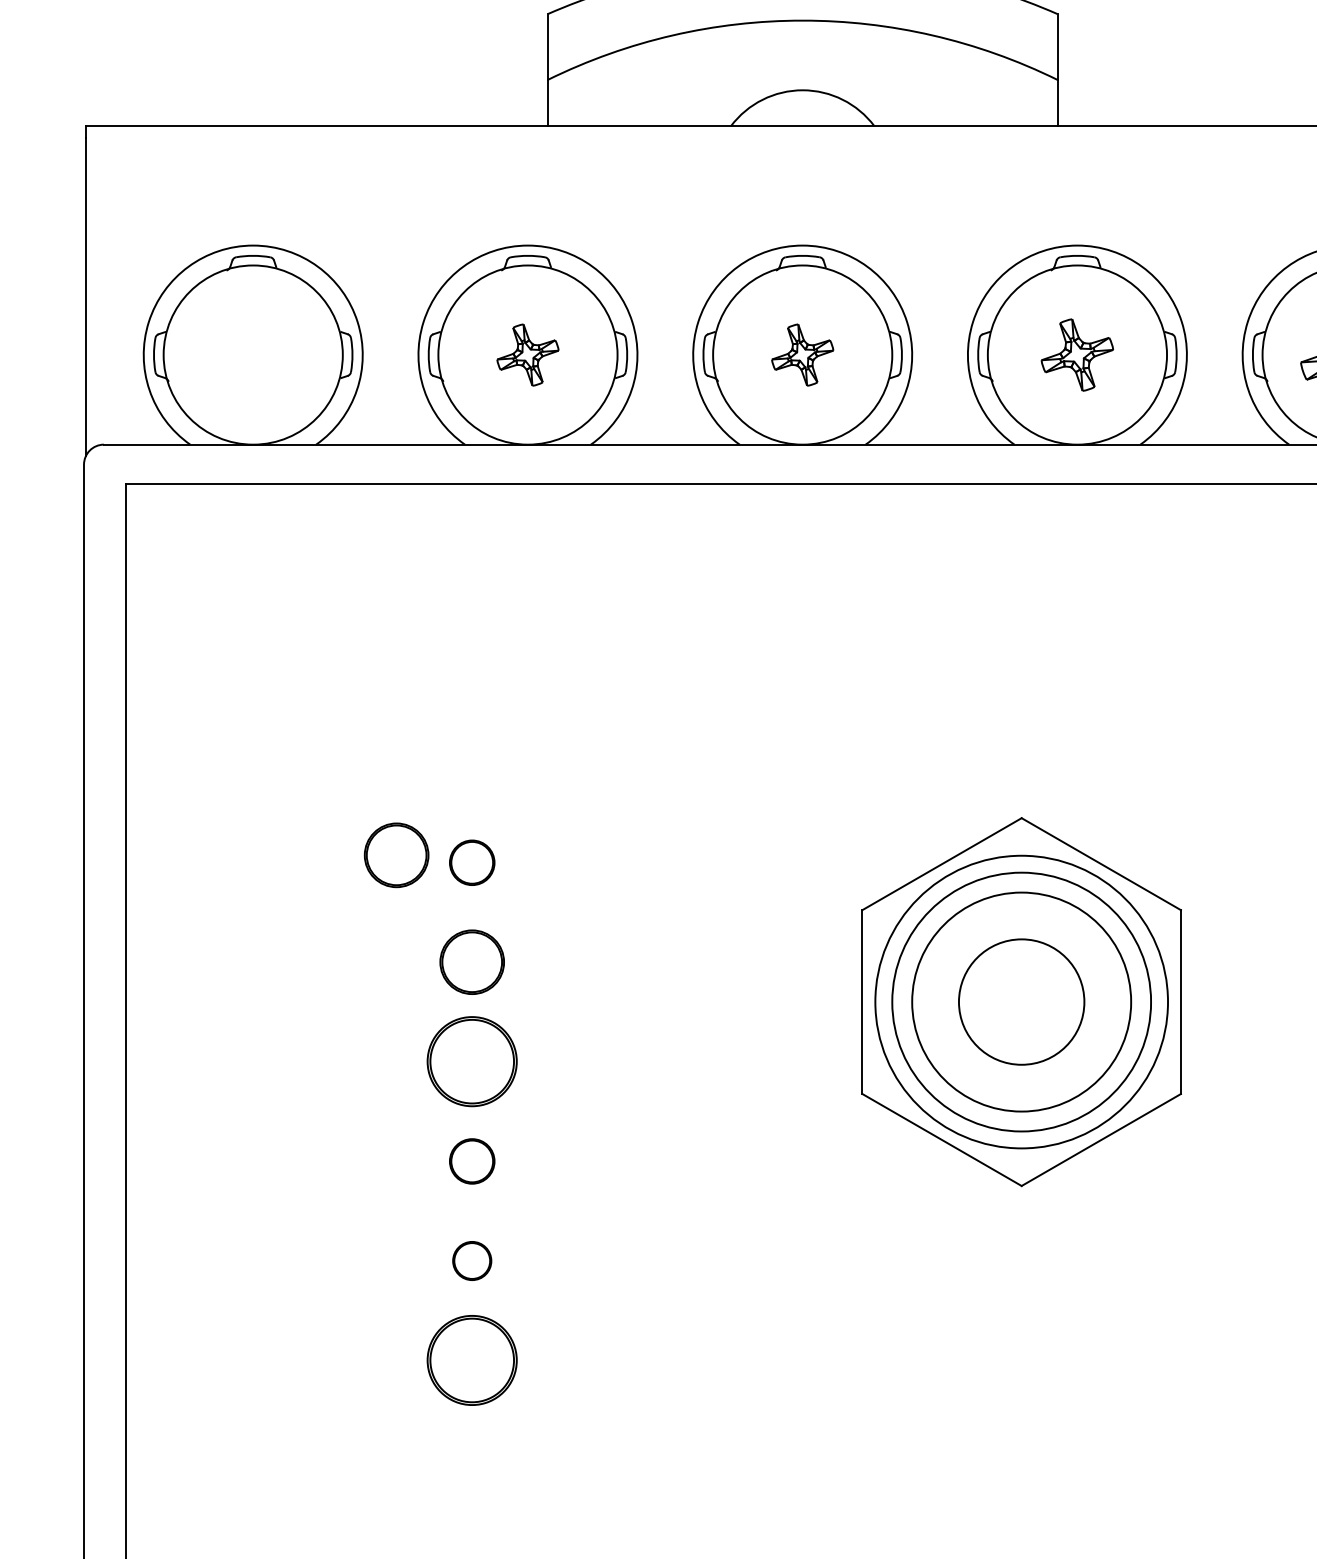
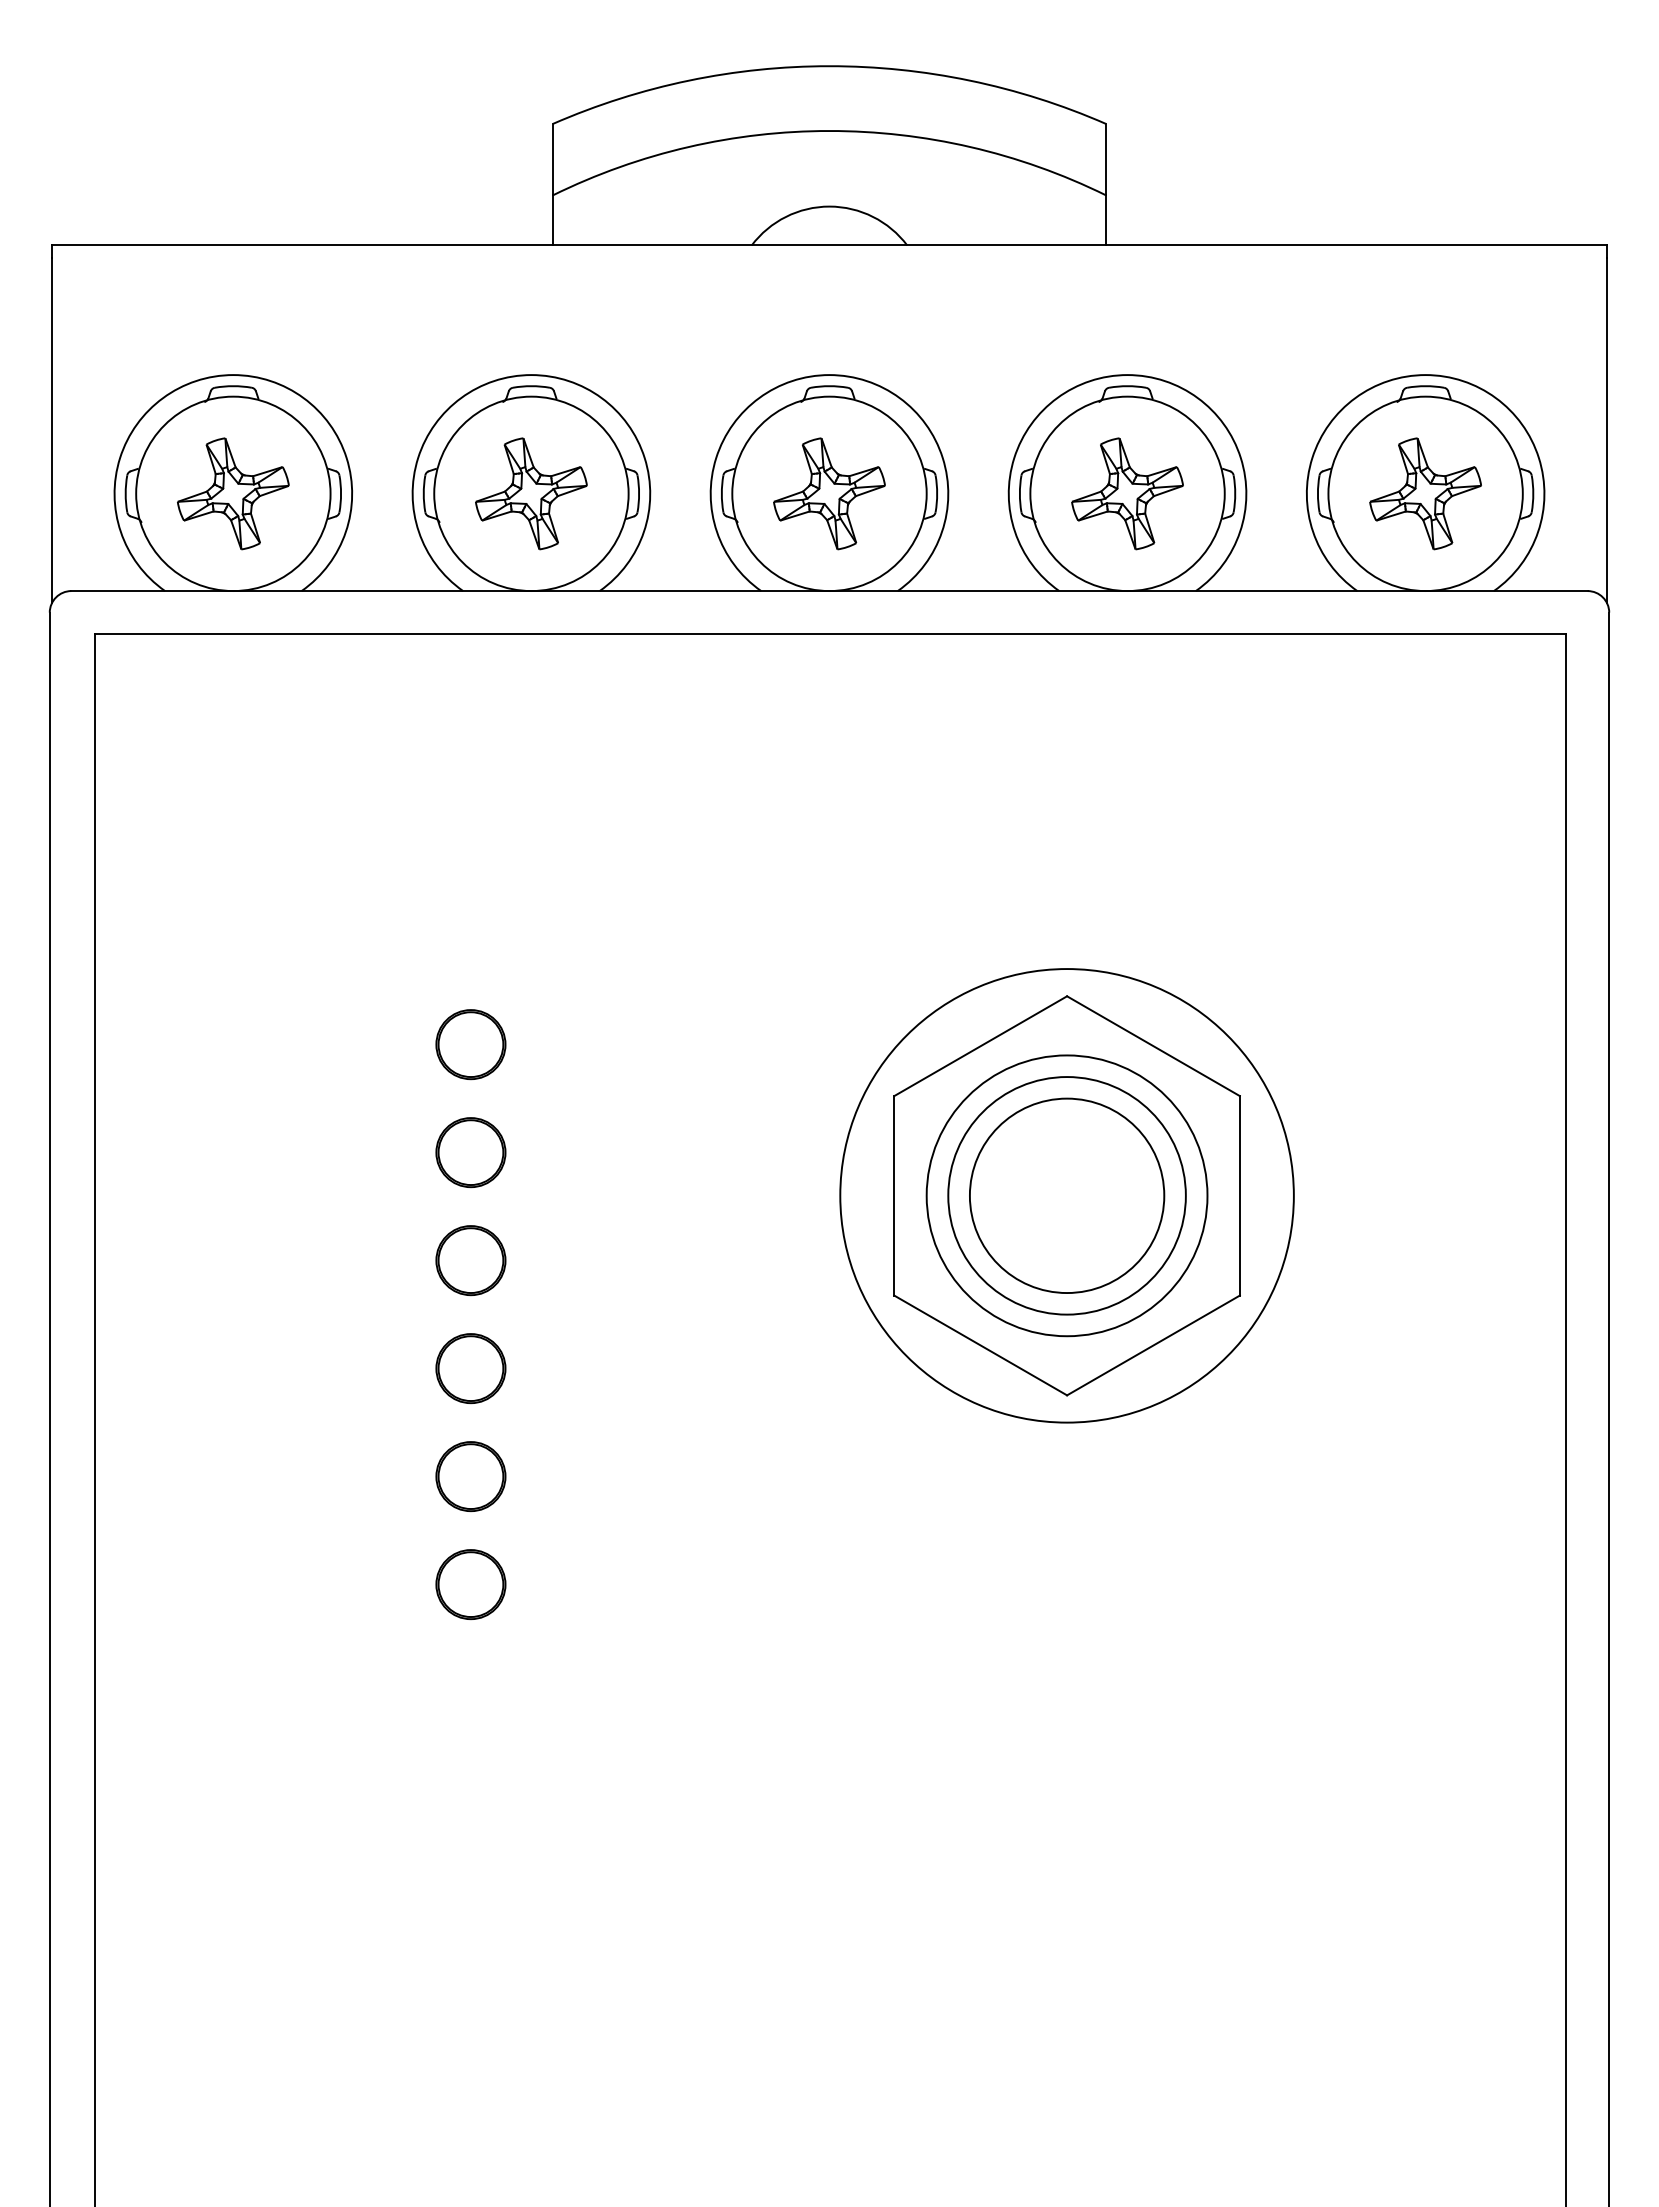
part: (253, 354) -> (233, 493), added
part: (528, 354) -> (531, 493), size x1.67
part: (802, 354) -> (829, 493), size x1.67
part: (1077, 354) -> (1127, 493), size x1.43
part: (396, 855) -> (388, 1036), removed
part: (471, 862) -> (470, 1044), size x1.43
circle: (1021, 1001) -> (1066, 1195), size x1.43
circle: (1021, 1001) -> (1066, 1195), size x1.43
part: (471, 1061) -> (470, 1260), size x0.71
part: (471, 1161) -> (470, 1368), size x1.43
part: (471, 1260) -> (470, 1476), size x1.67
part: (471, 1360) -> (470, 1584), size x0.71

